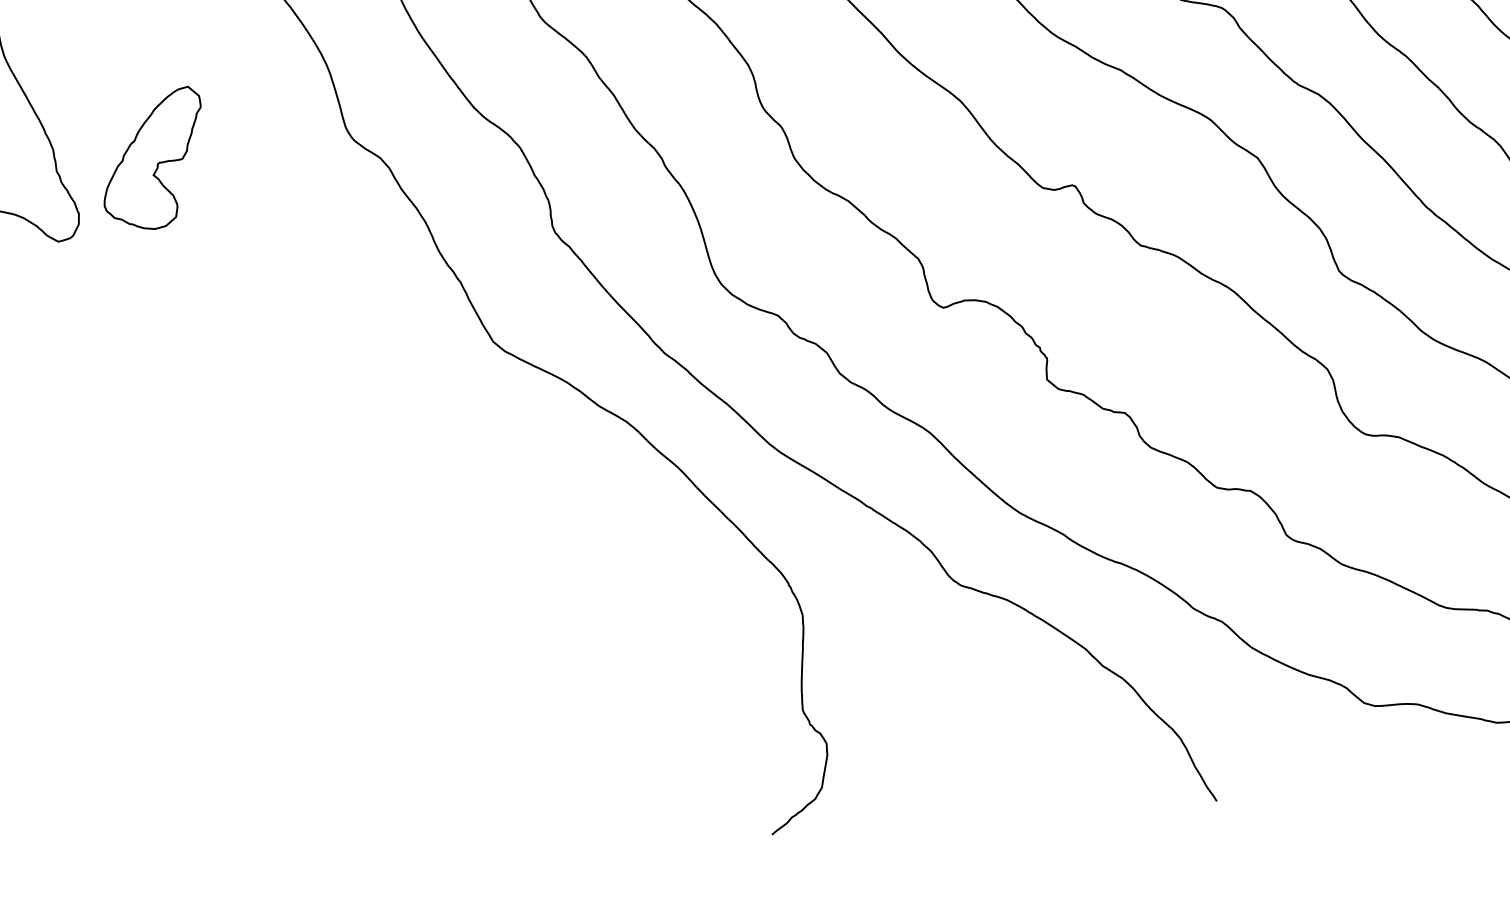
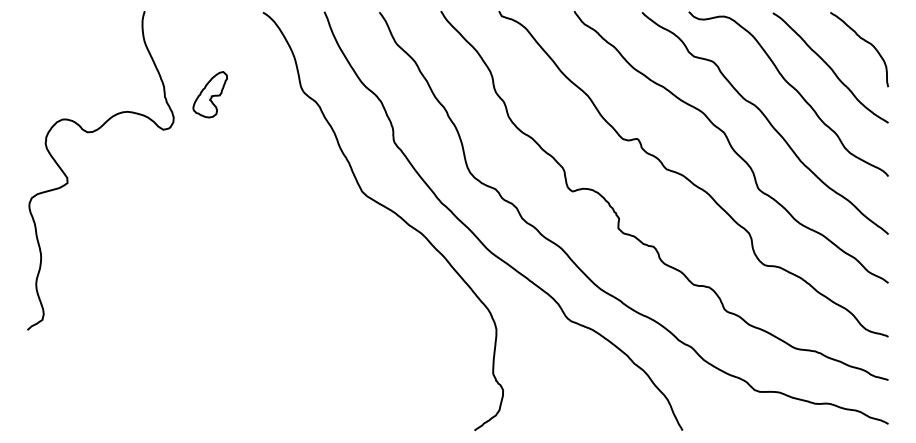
part: (153, 158) -> (210, 94), size x0.7

